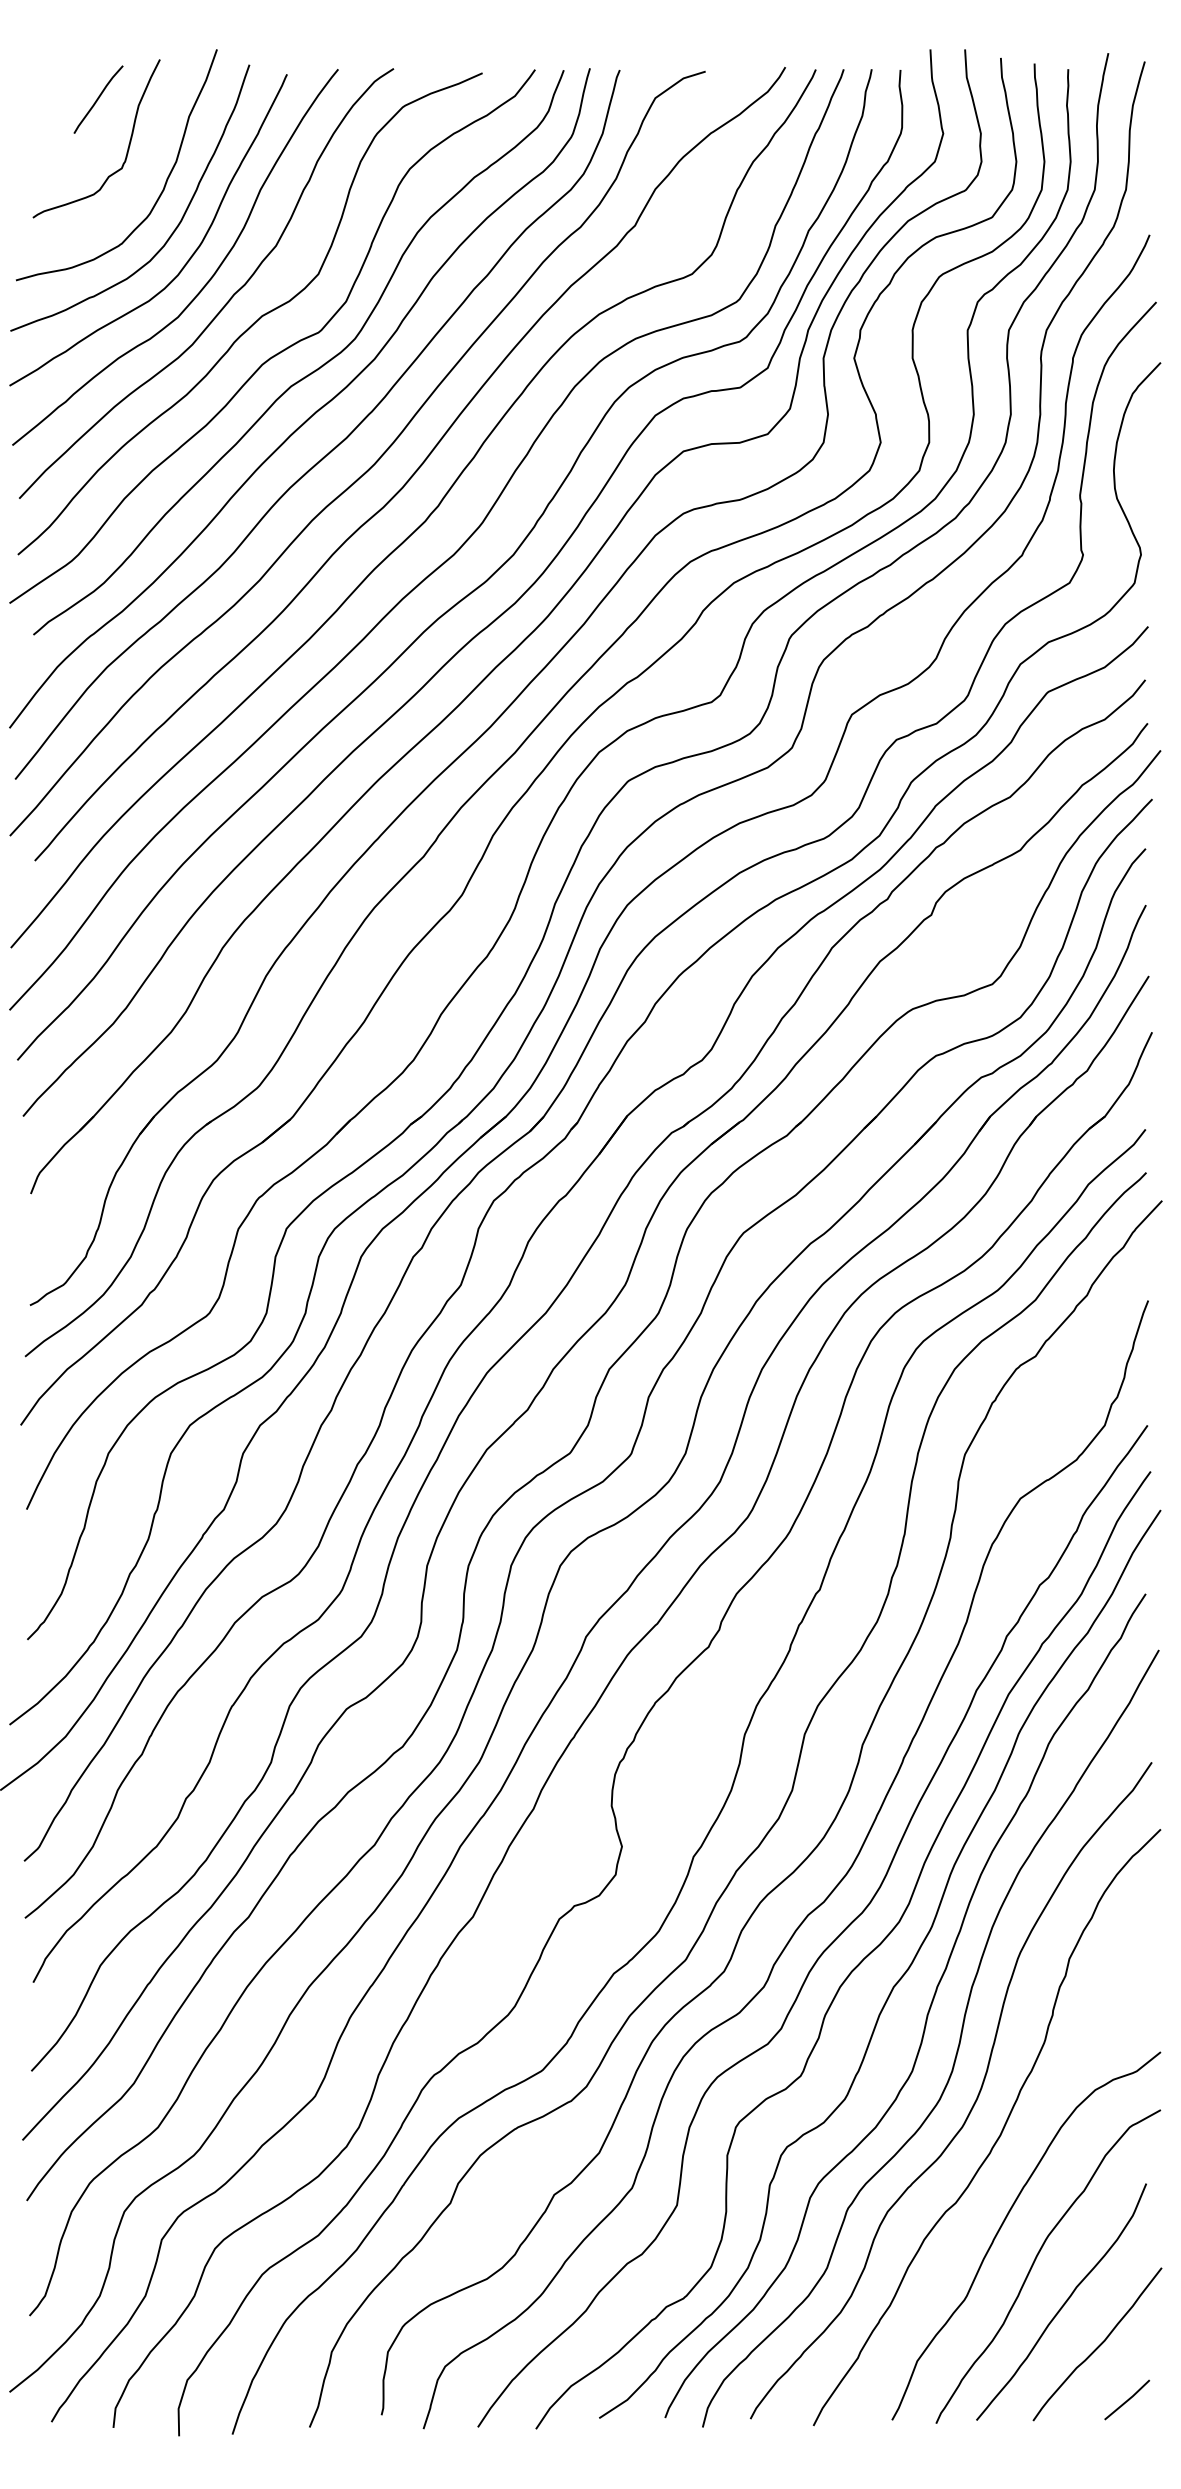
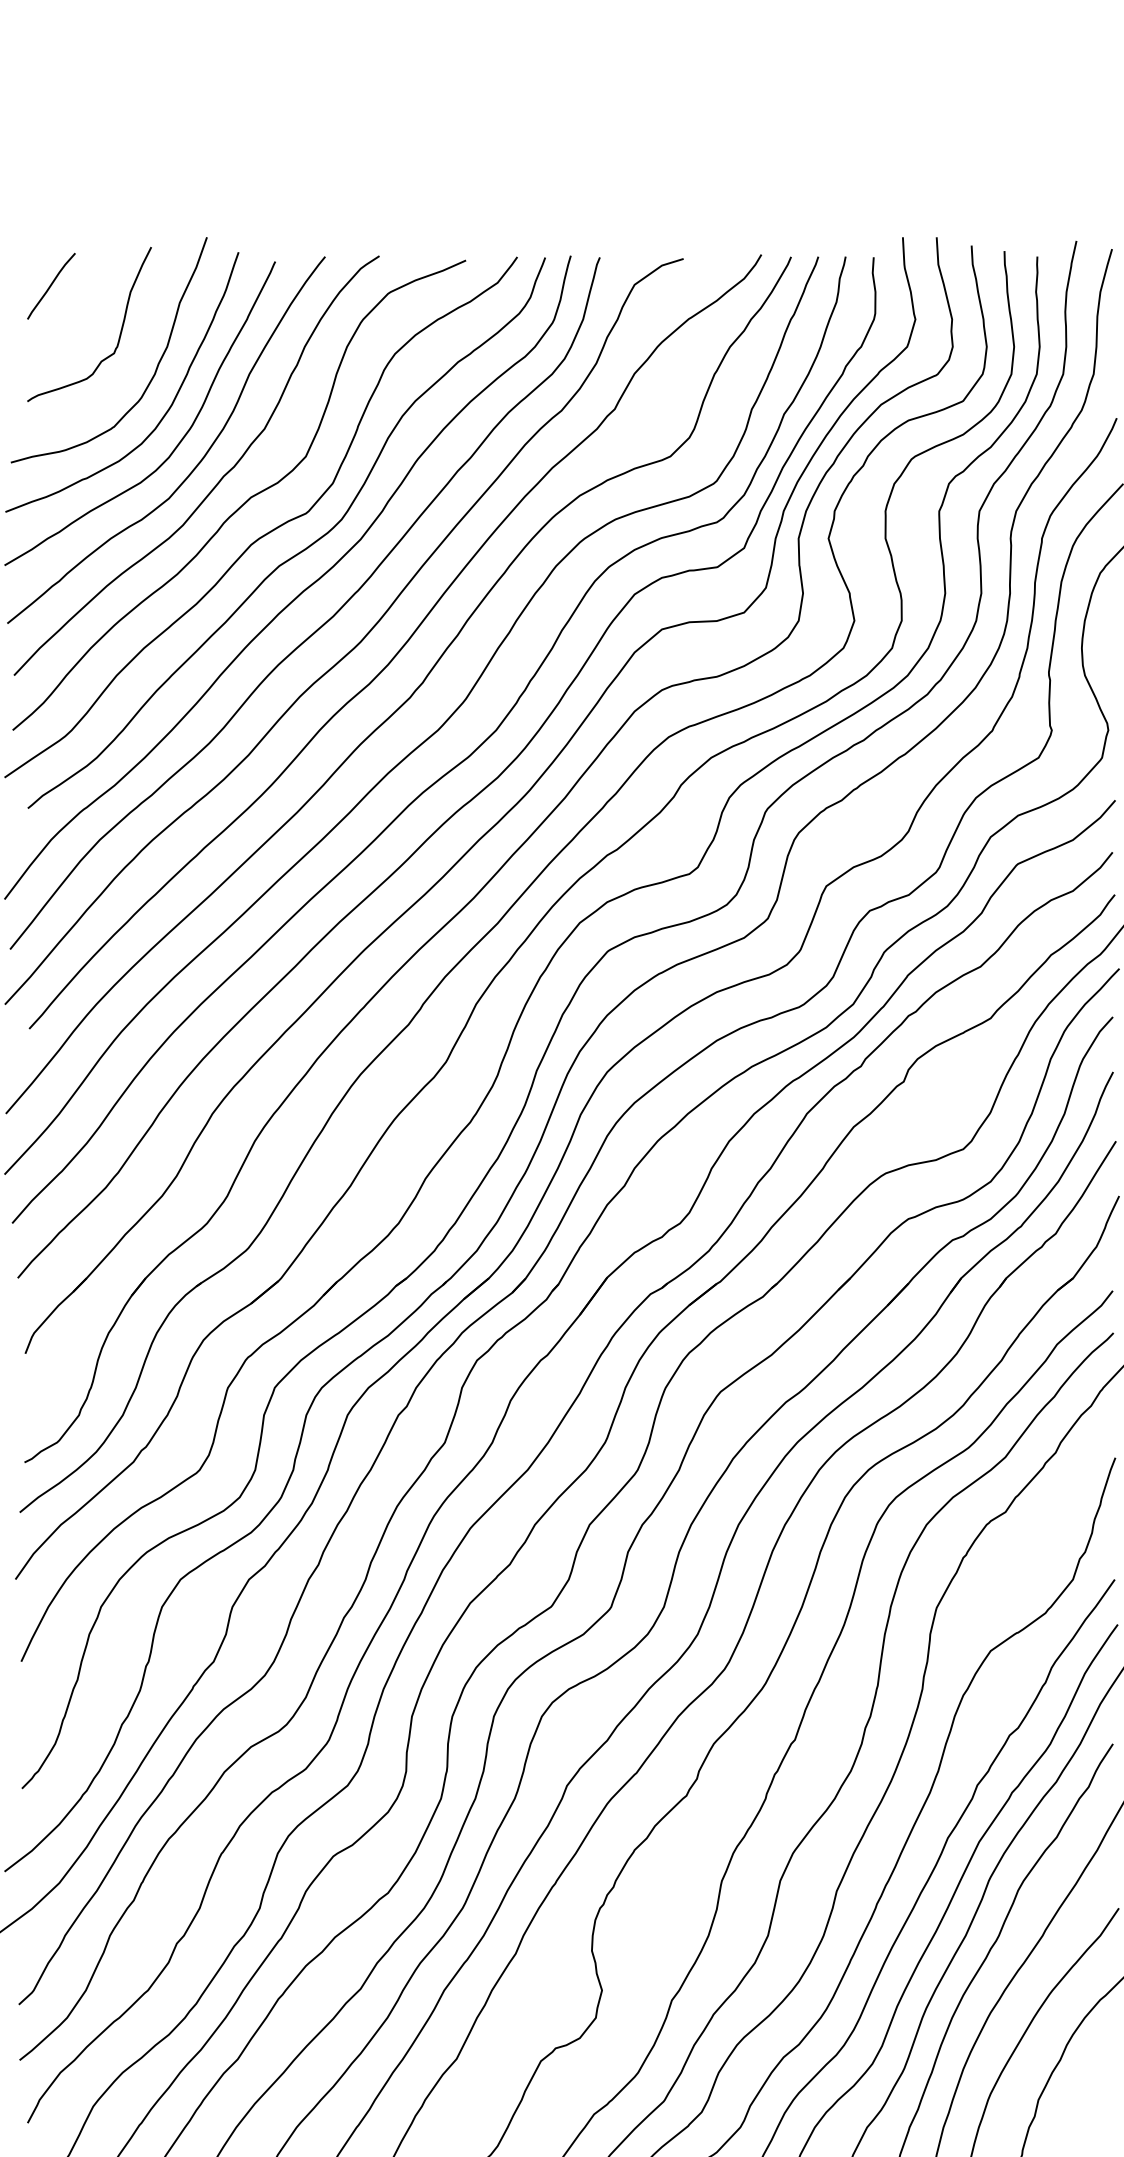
curve: (98, 99) -> (51, 286), moved

